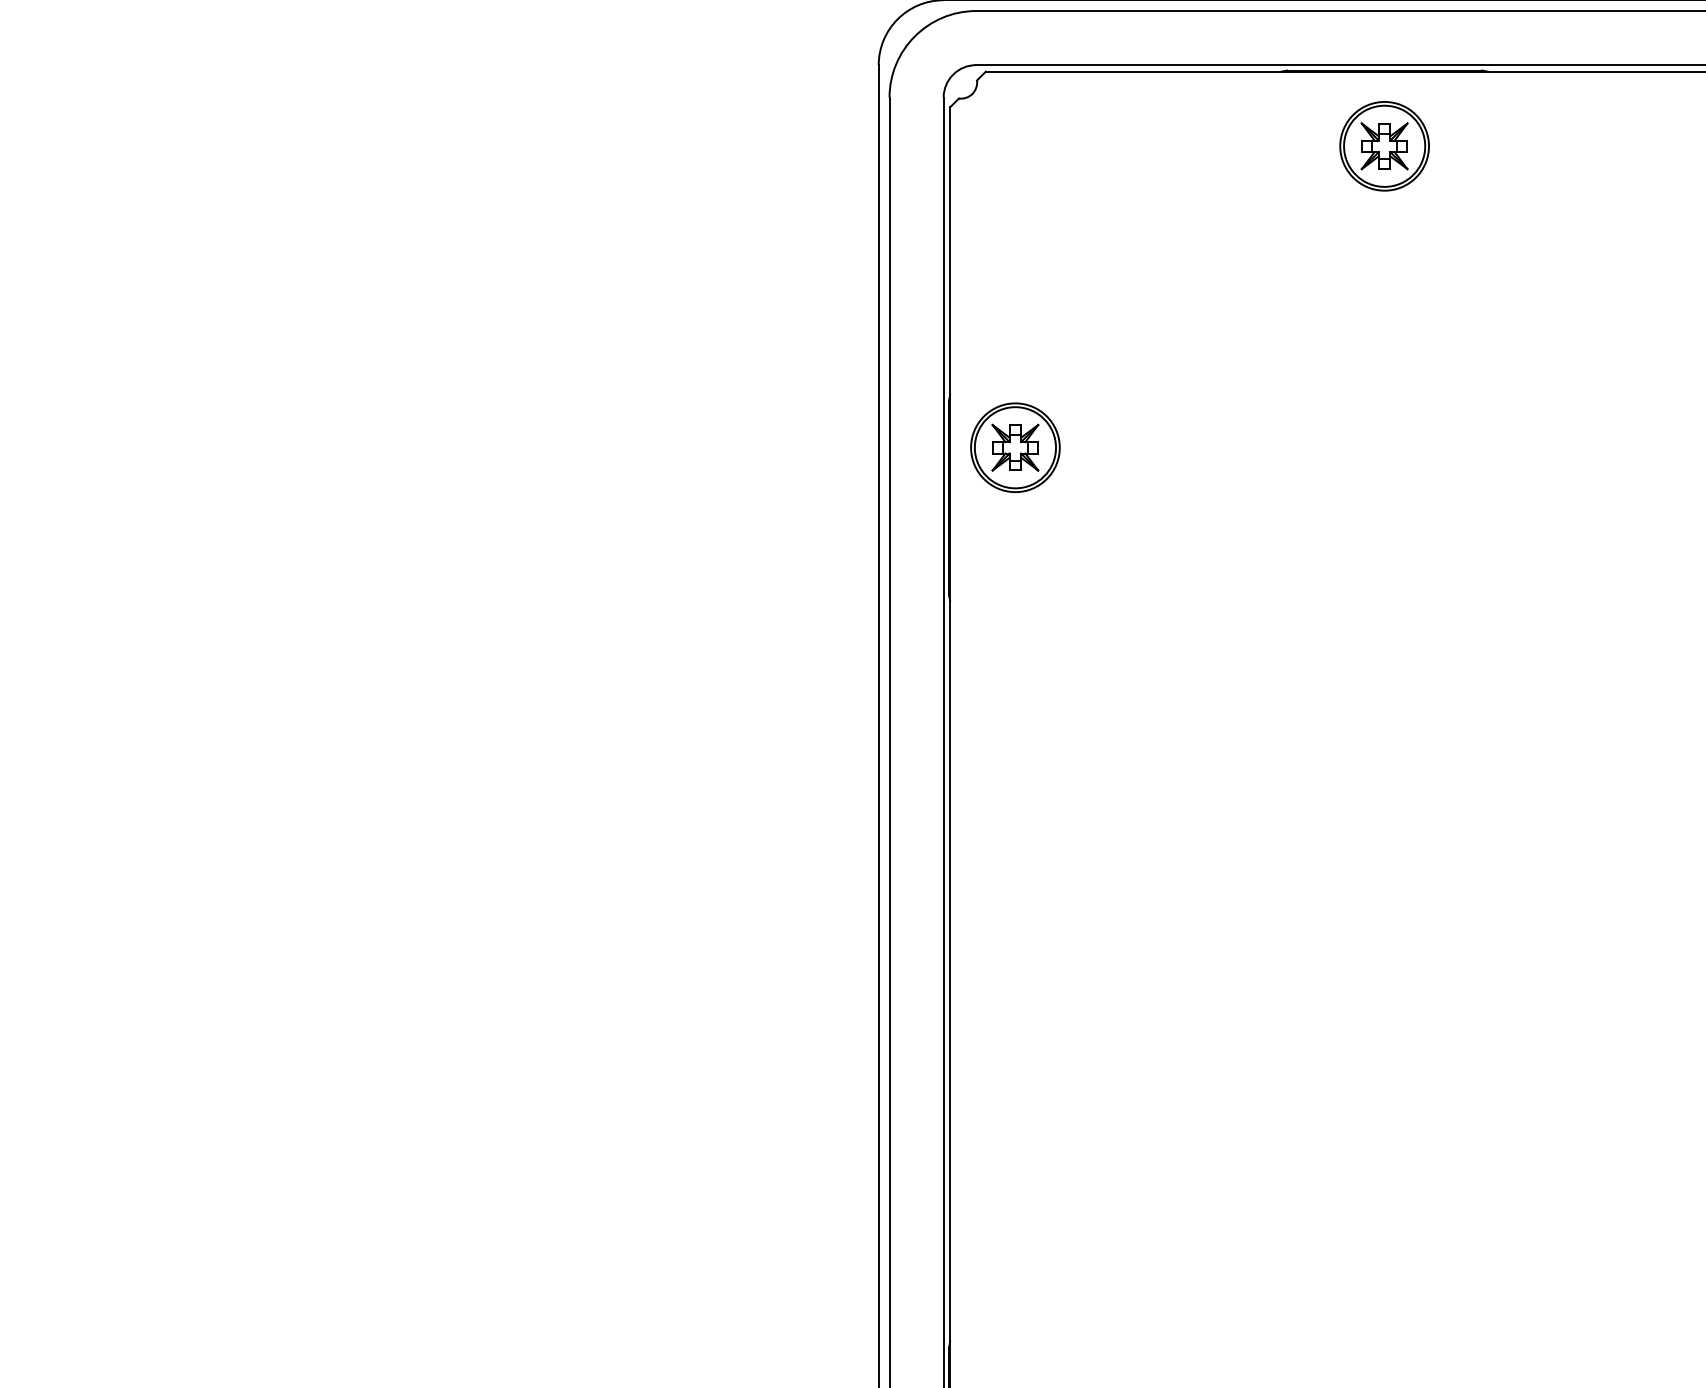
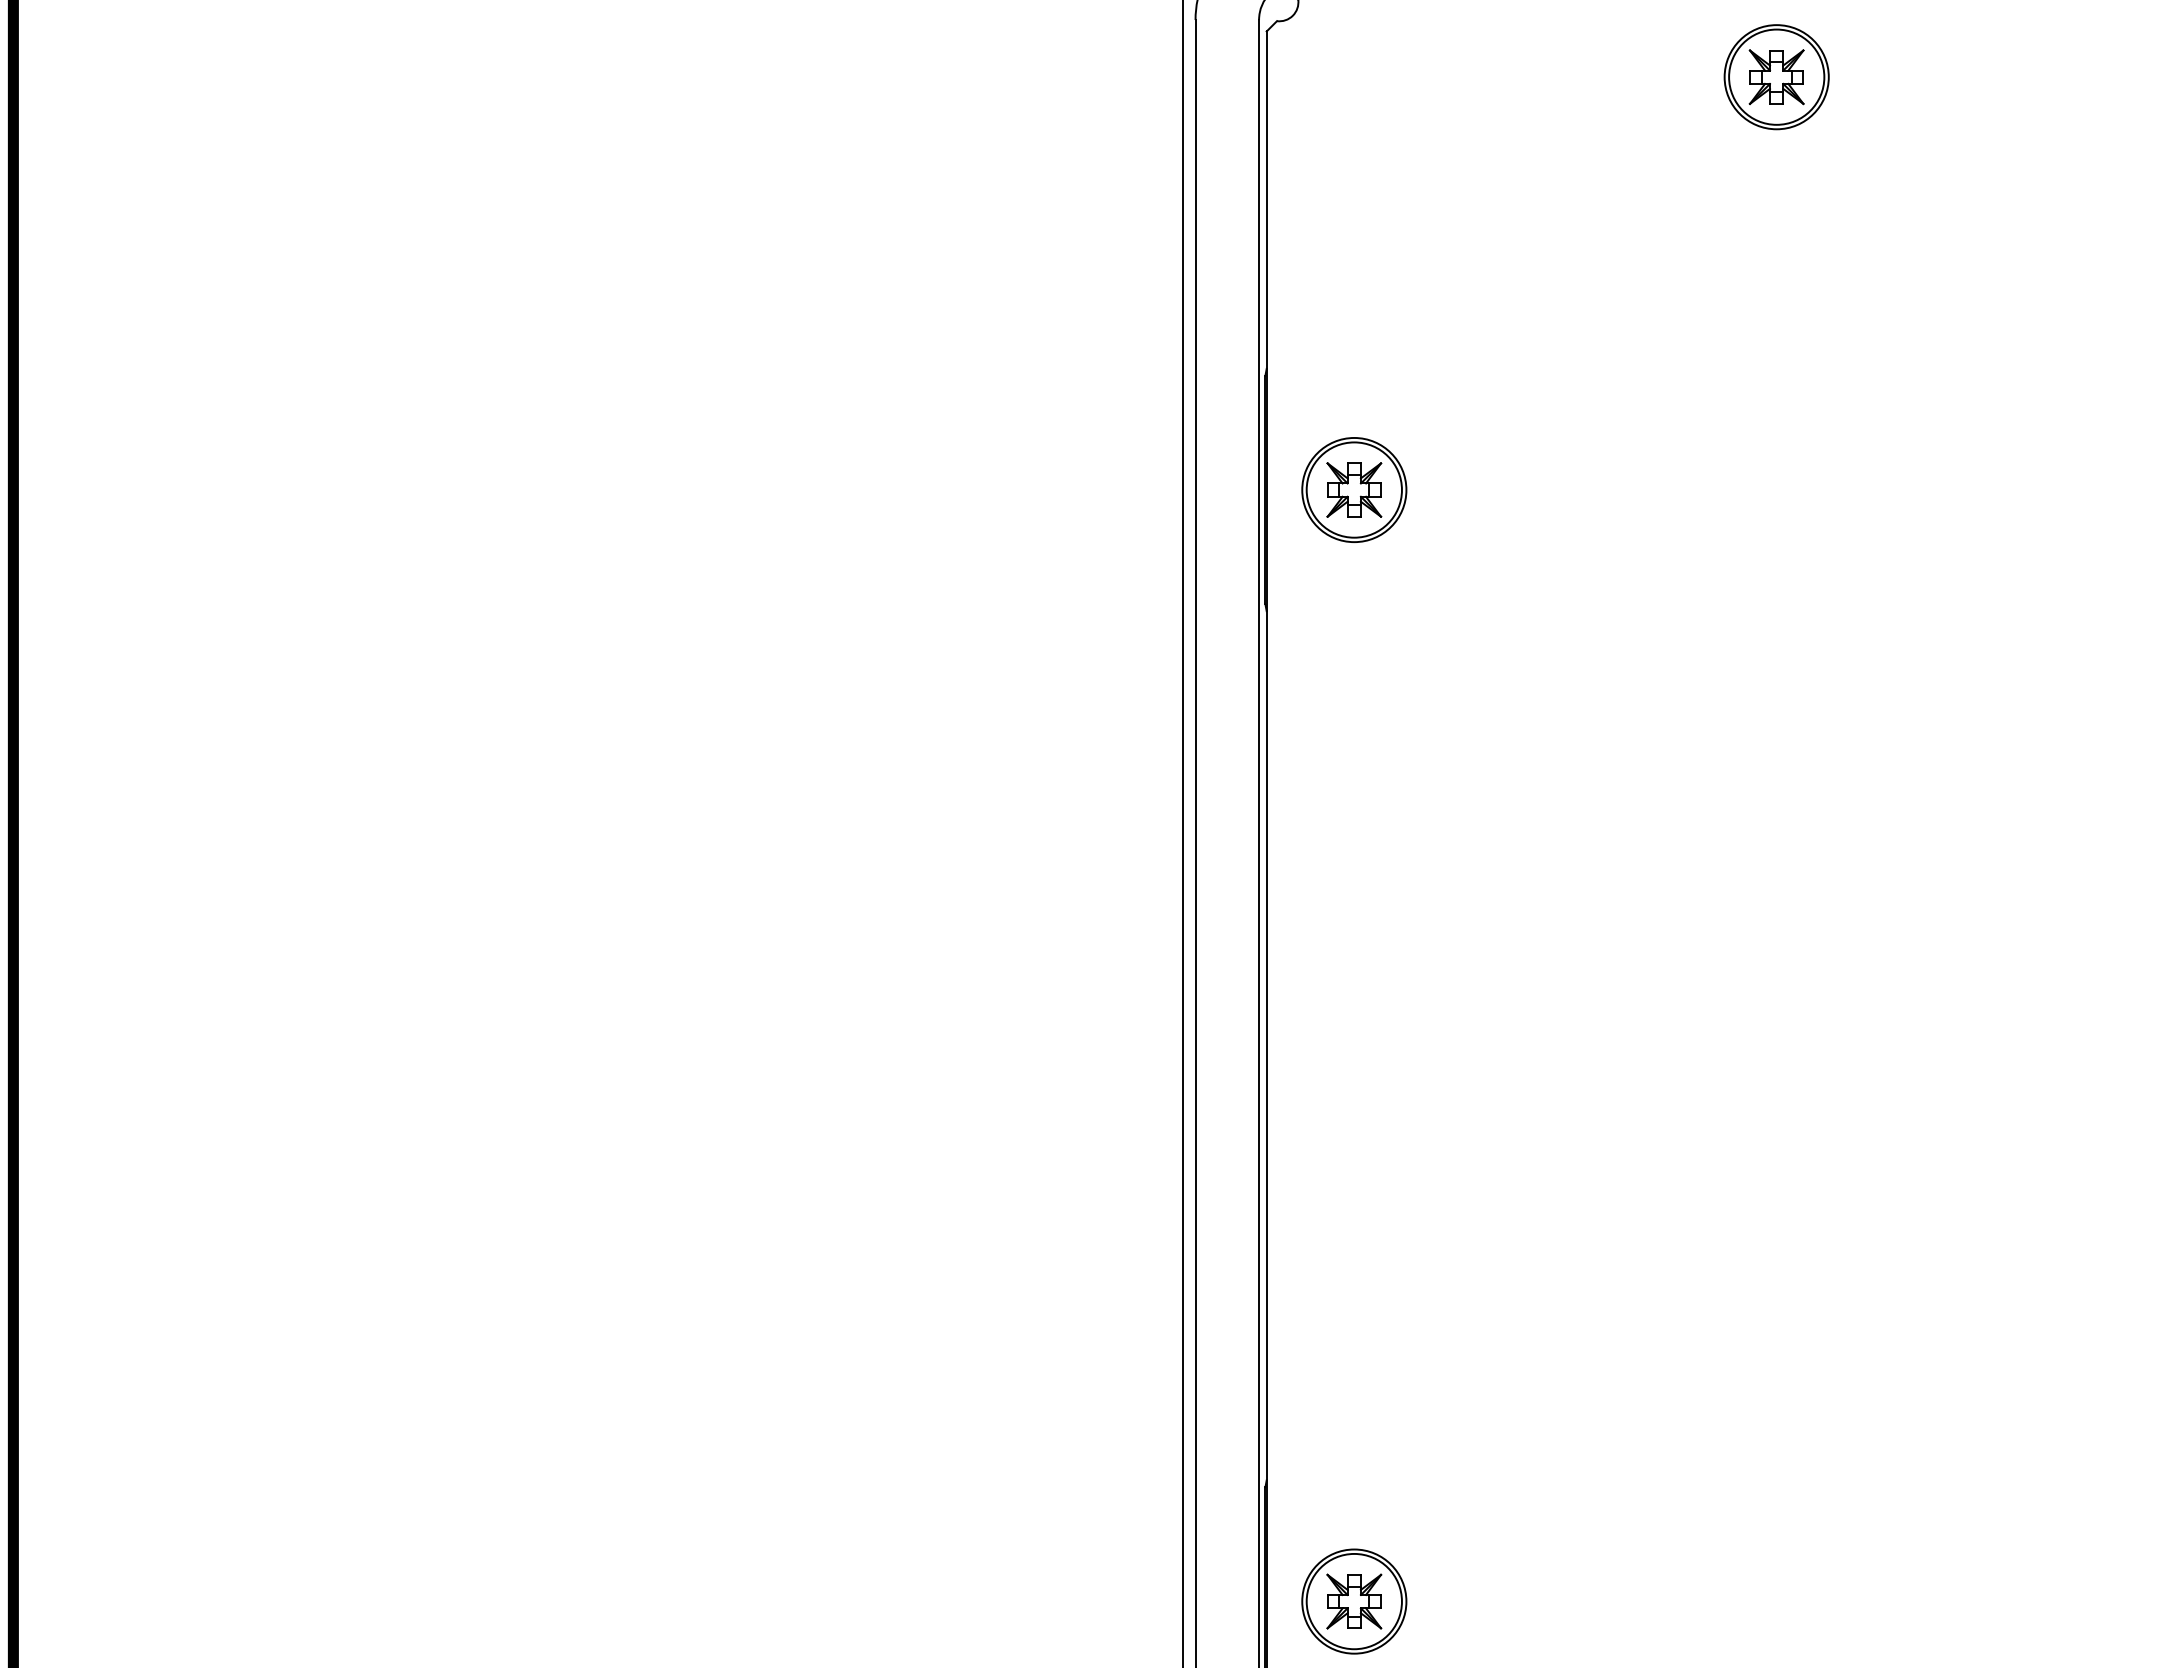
part: (1015, 447) -> (1354, 489), moved

